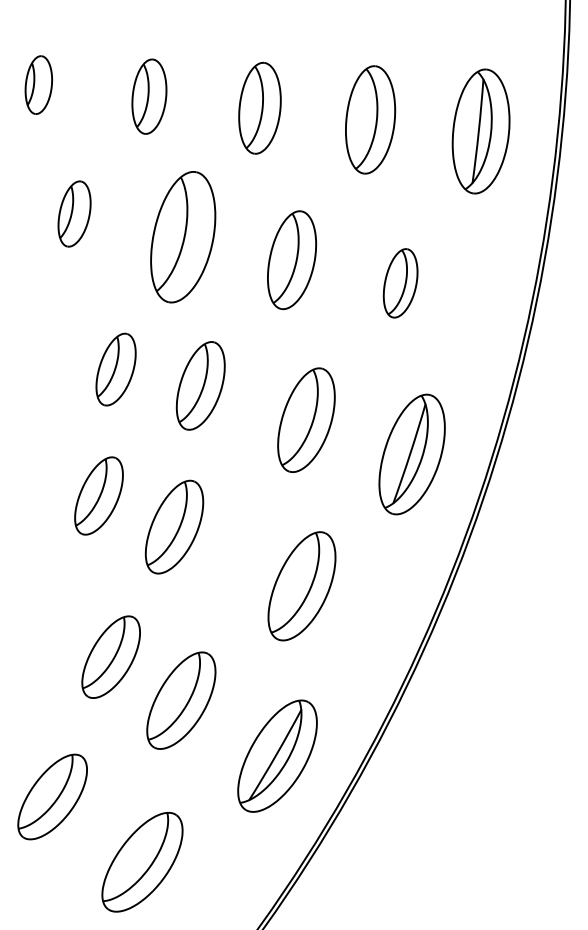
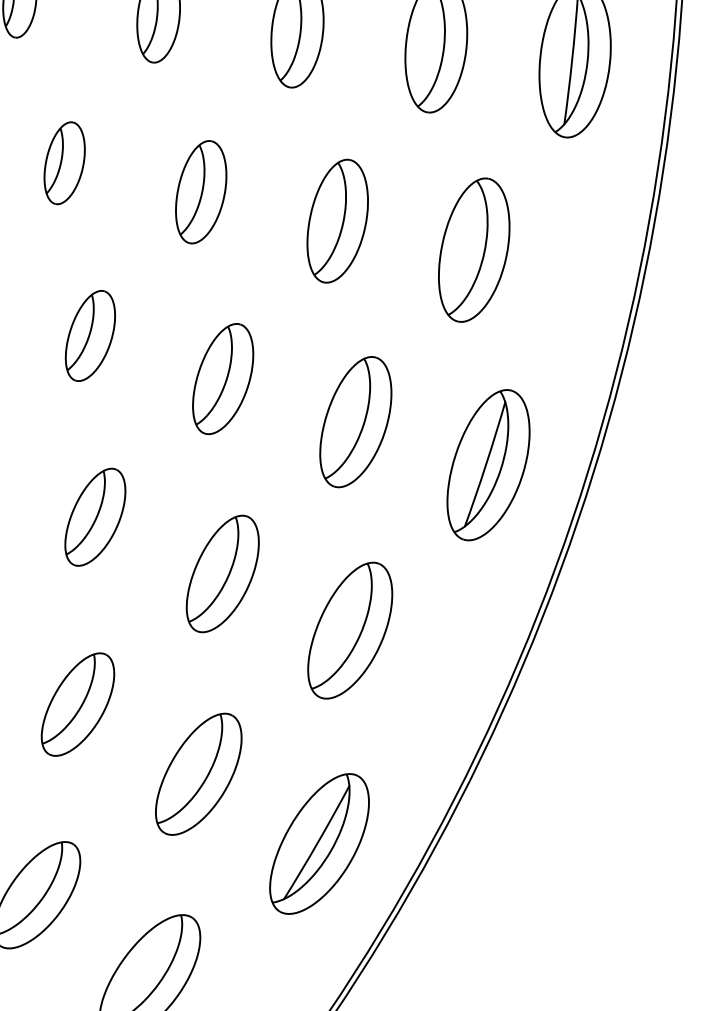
part: (183, 236) -> (201, 191), size x0.62
part: (400, 283) -> (473, 250), size x1.67
part: (115, 369) -> (89, 335), moved
part: (174, 526) -> (222, 573), moved
part: (110, 656) -> (77, 703), moved

